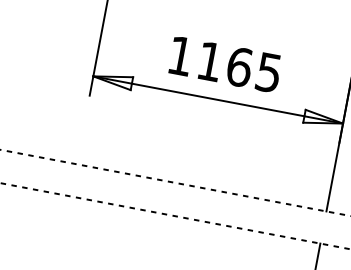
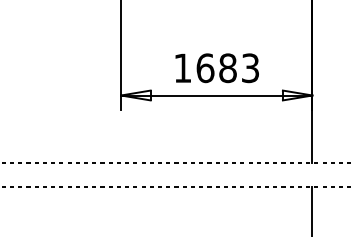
text: (238, 67) -> (227, 68), 1165 -> 1683

